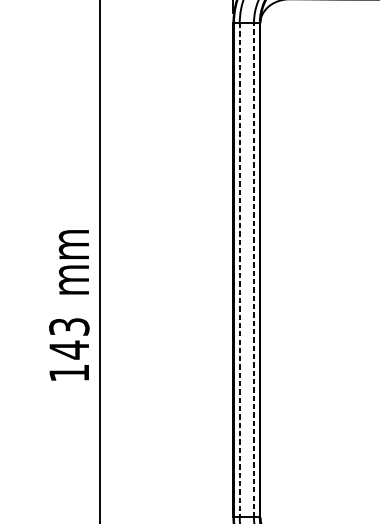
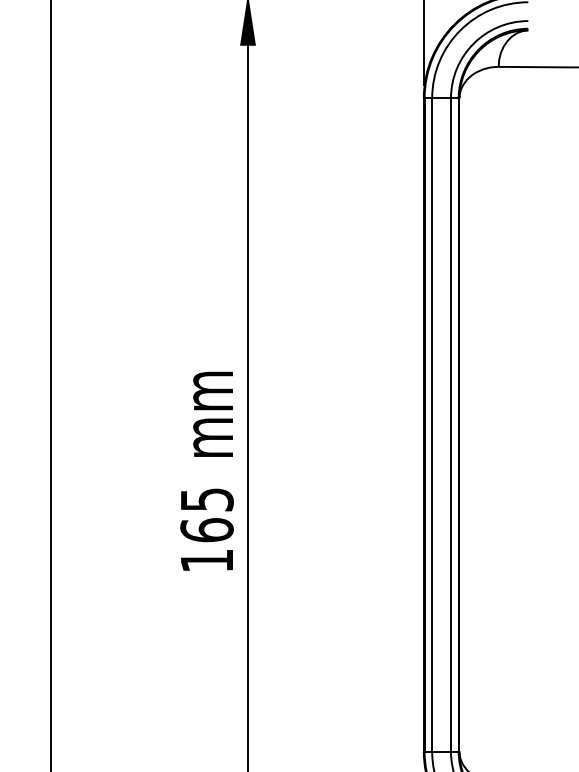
line: (239, 269) -> (432, 424), dashed -> solid
line: (254, 269) -> (451, 424), dashed -> solid
text: (68, 338) -> (206, 515), 143 -> 165

